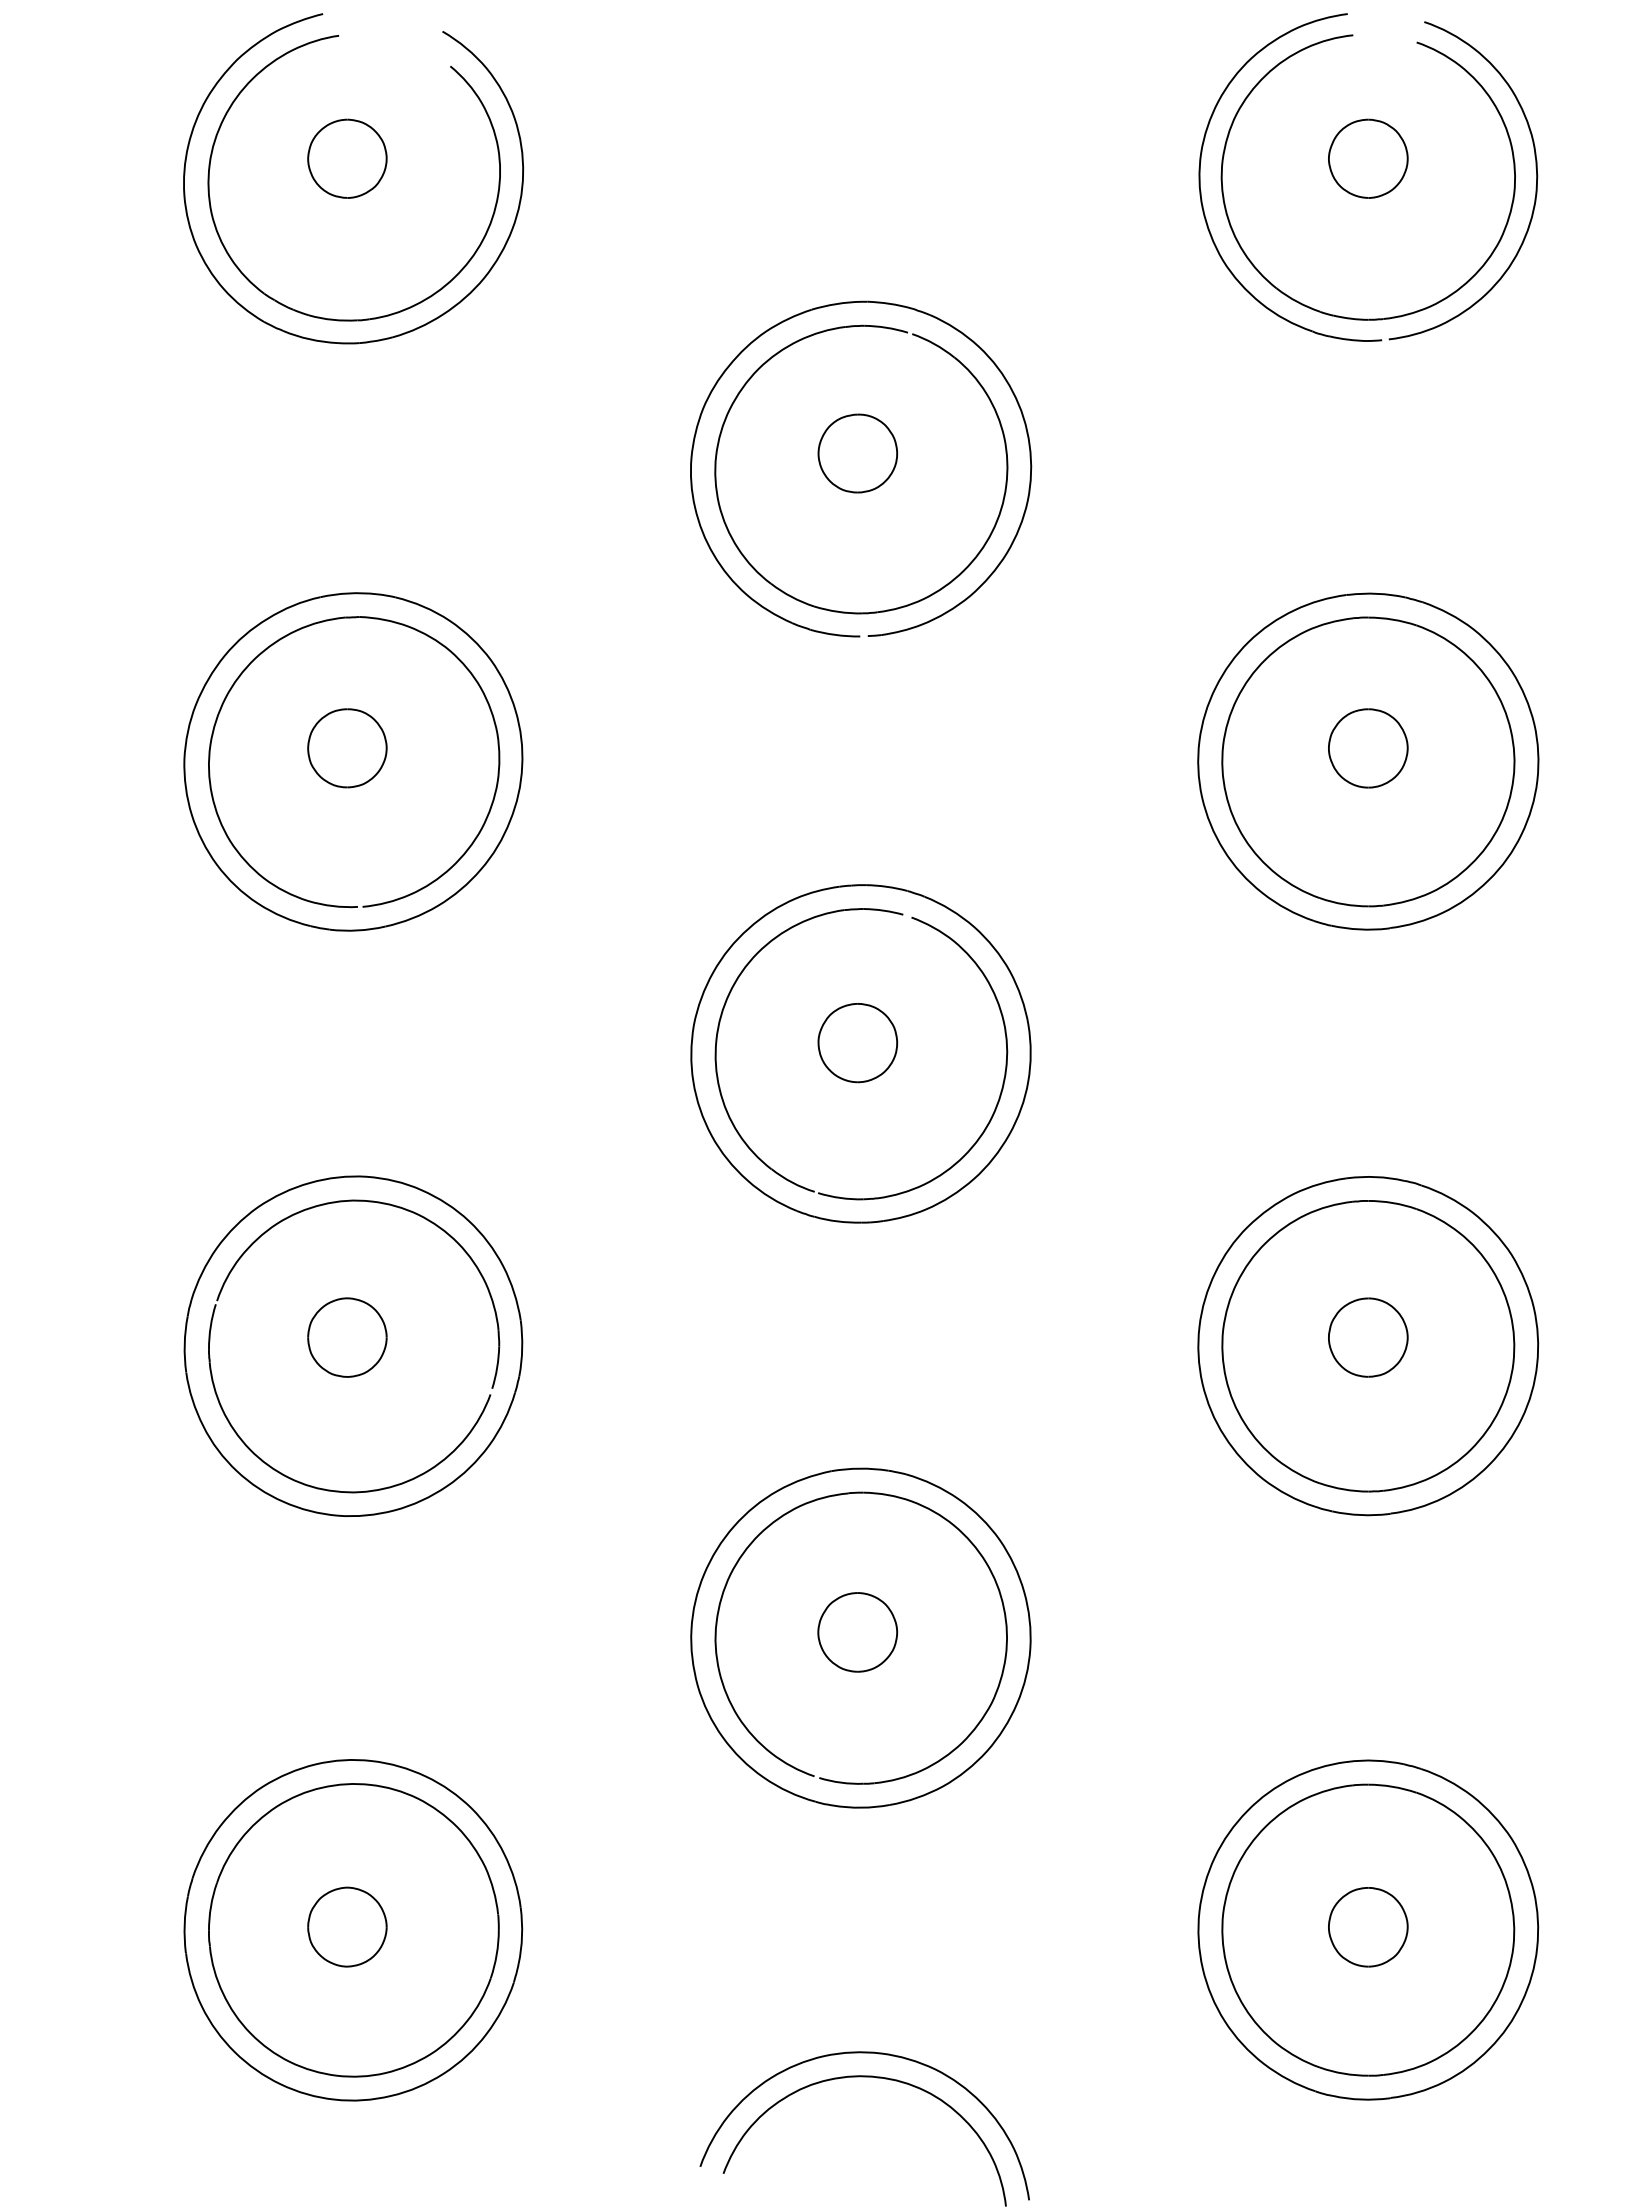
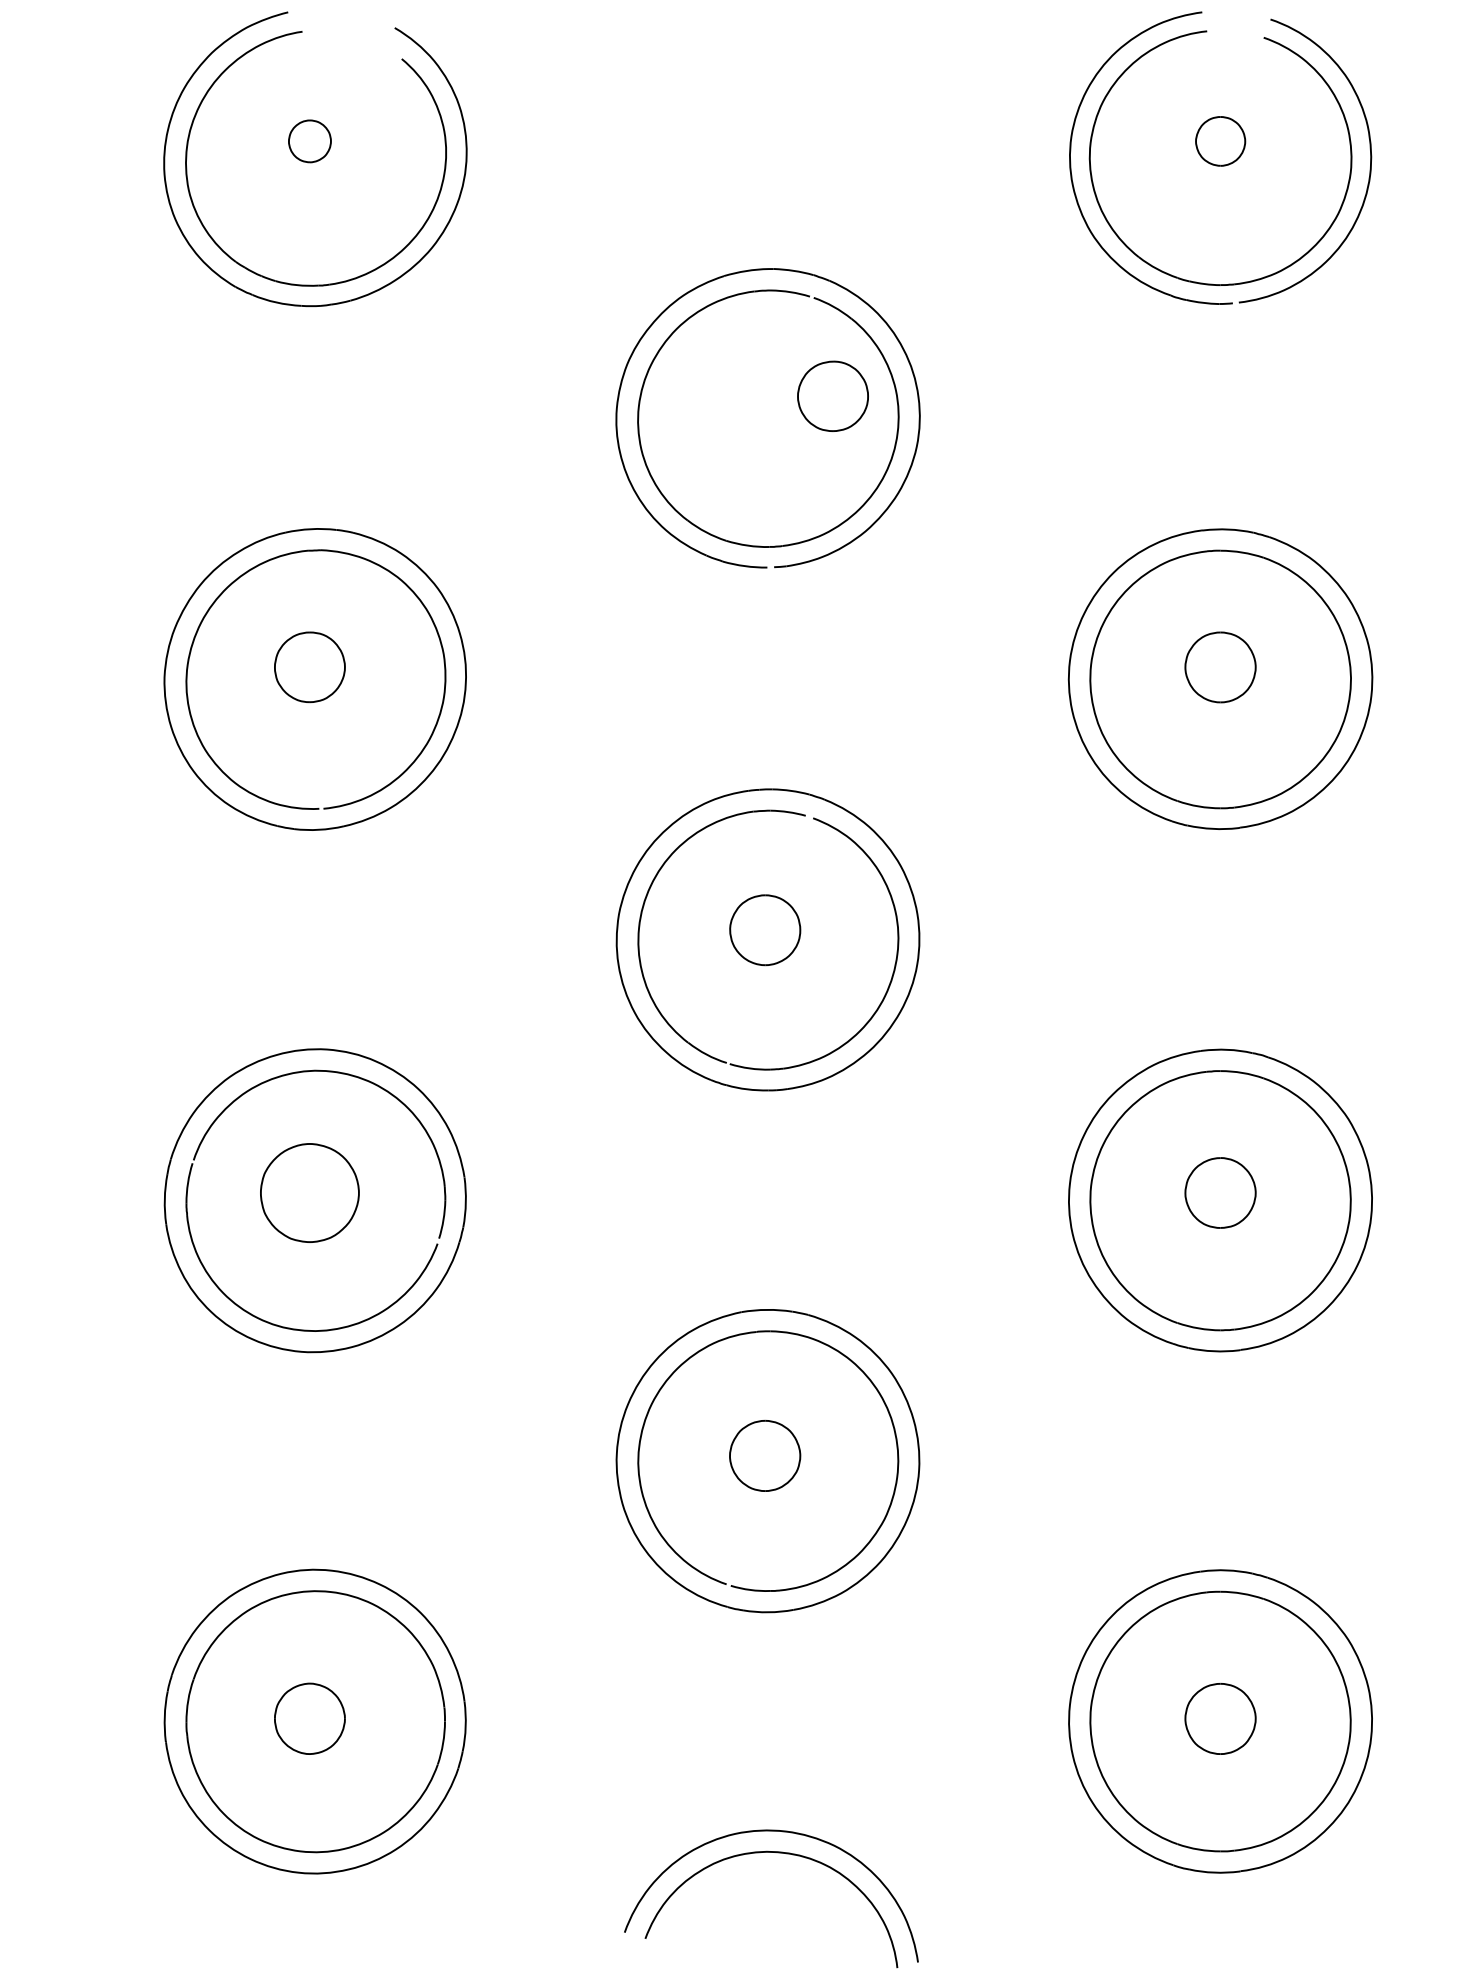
part: (347, 158) -> (310, 141), size x0.6
part: (1368, 158) -> (1220, 141), size x0.7
part: (857, 453) -> (832, 396), moved
part: (347, 1337) -> (310, 1192), size x1.4

